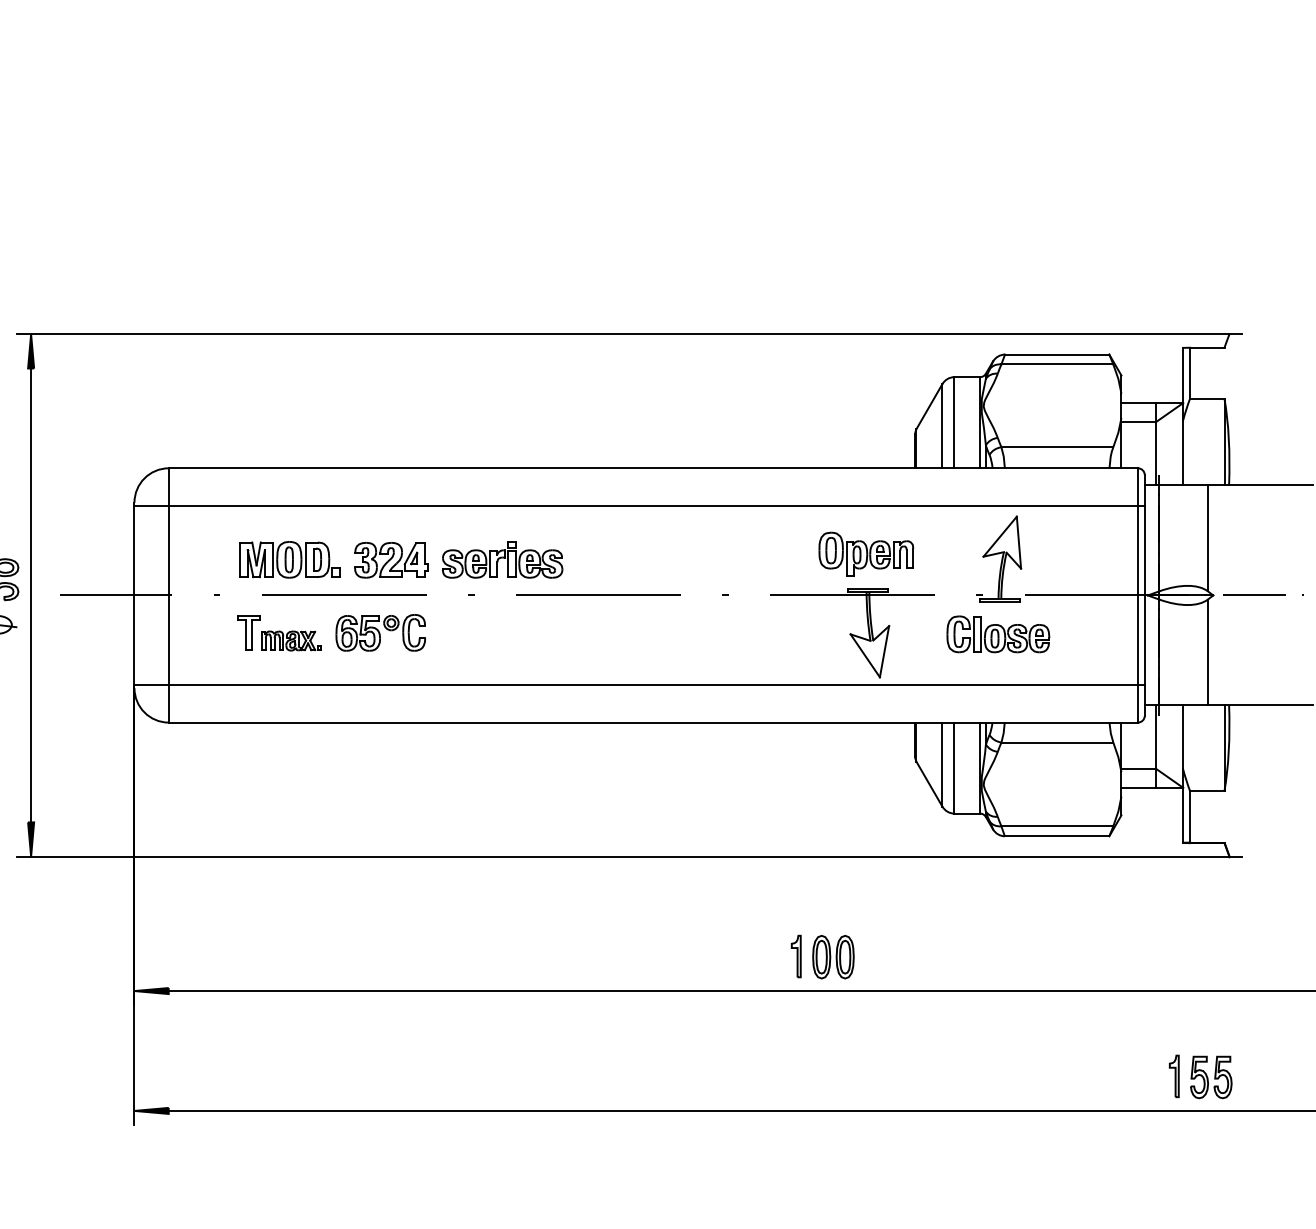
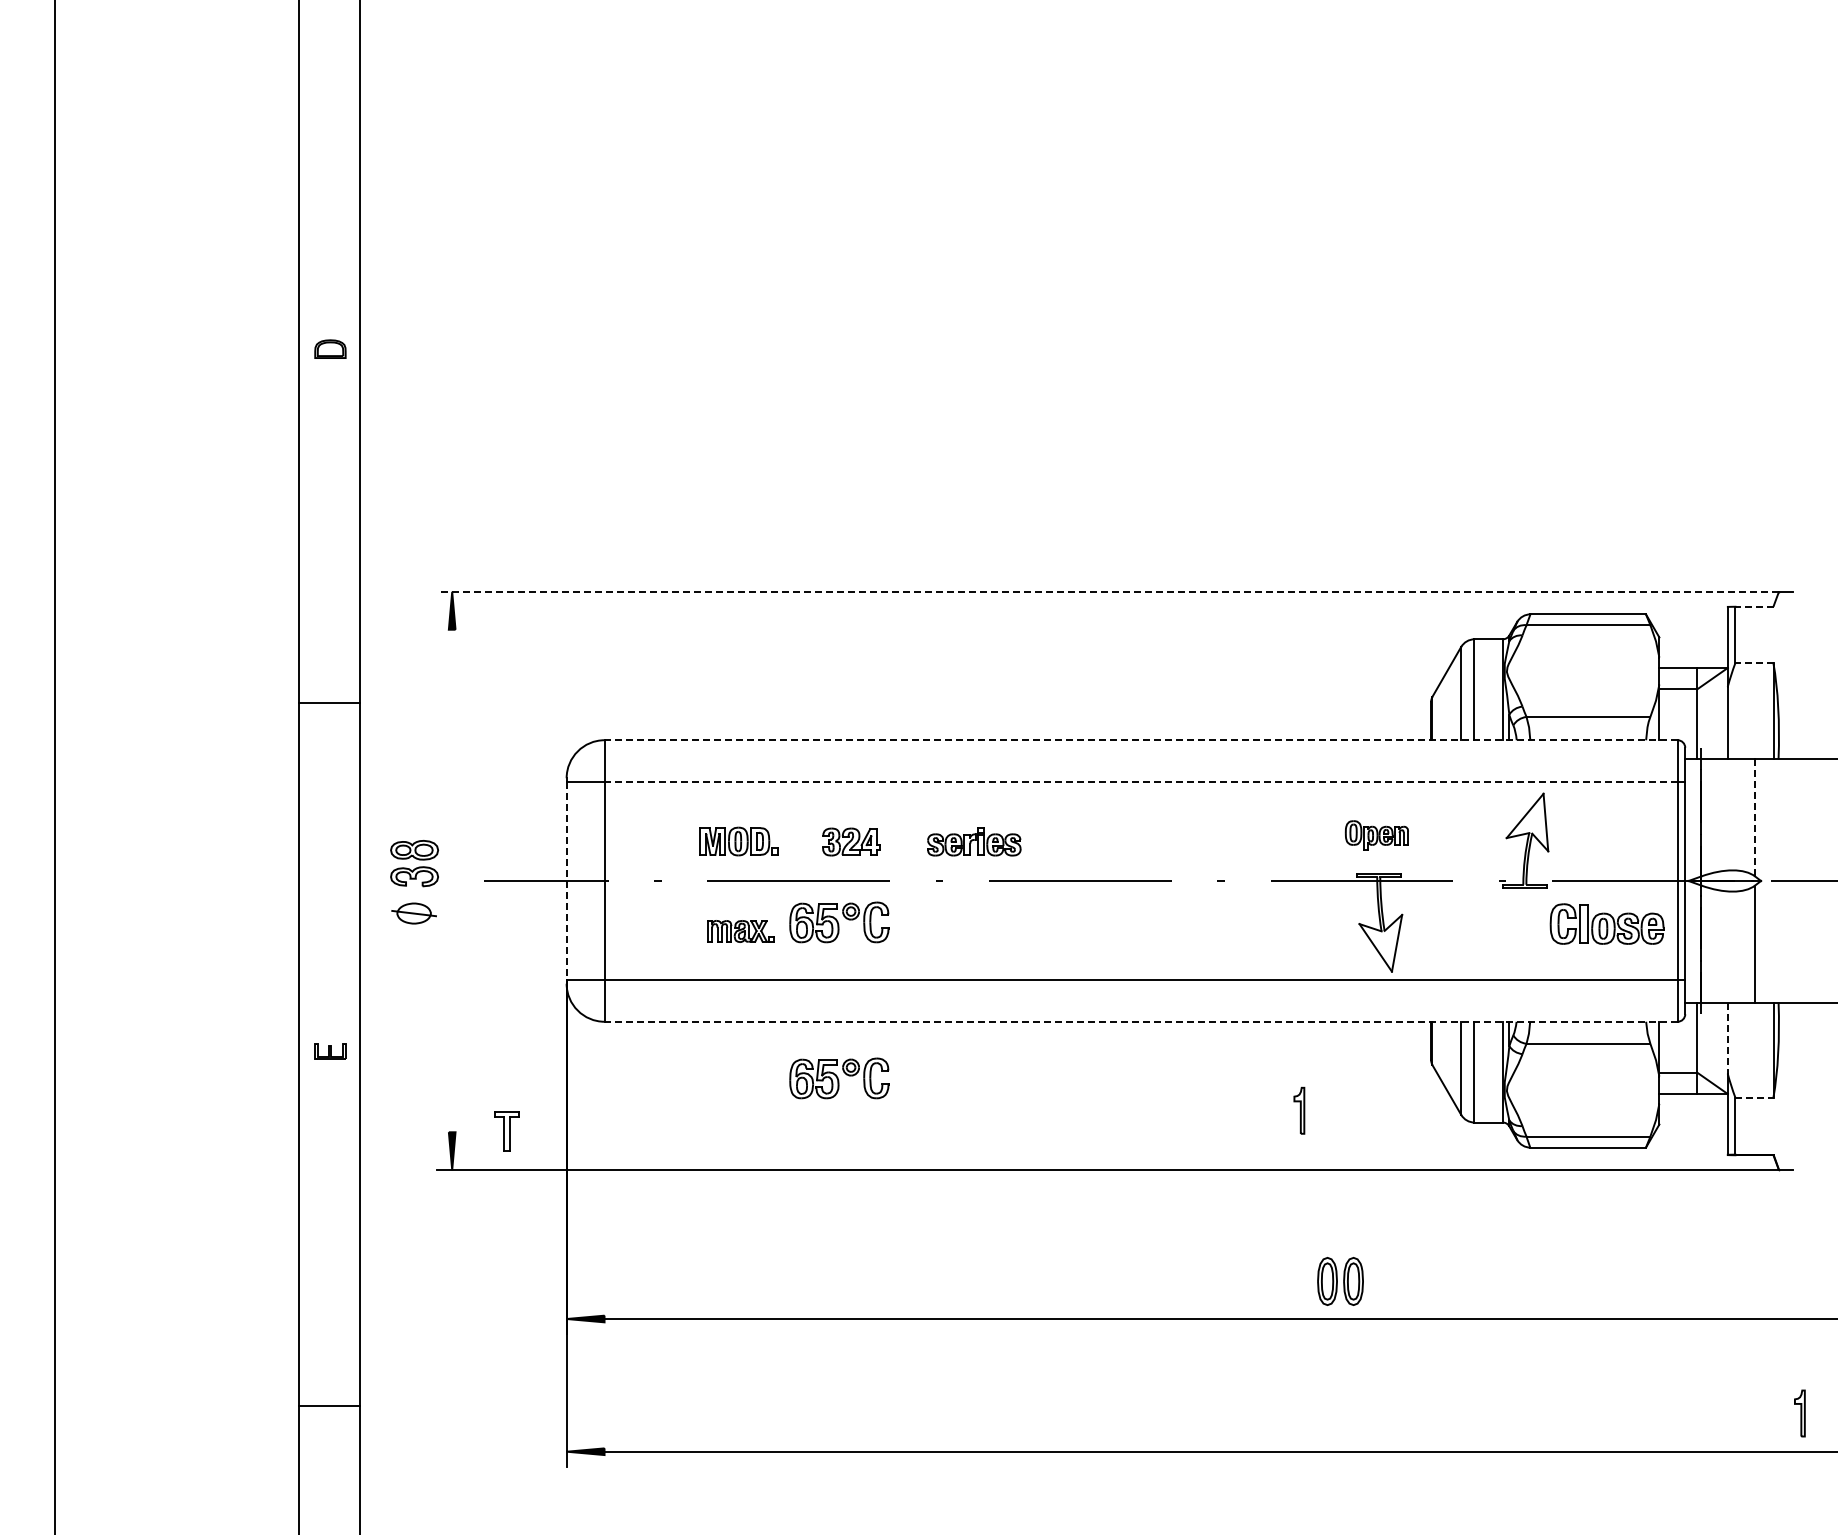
line: (622, 333) -> (1107, 591), solid -> dashed
line: (1207, 347) -> (1754, 606), solid -> dashed
line: (1207, 399) -> (1754, 663), solid -> dashed
line: (652, 468) -> (1140, 740), solid -> dashed
line: (652, 506) -> (1140, 782), solid -> dashed
line: (1208, 538) -> (1755, 817), solid -> dashed
part: (865, 554) -> (1376, 835), size x0.6
part: (289, 559) -> (738, 841), size x0.7
part: (391, 559) -> (851, 841), size x0.7
part: (502, 559) -> (974, 841), size x0.7
line: (31, 594) -> (452, 880), removed
line: (134, 595) -> (566, 881), solid -> dashed
part: (248, 632) -> (506, 1131), moved
part: (997, 633) -> (1606, 923), moved
line: (652, 722) -> (1140, 1021), solid -> dashed
line: (1182, 737) -> (1727, 1038), solid -> dashed
part: (380, 773) -> (839, 1078), added
line: (1207, 790) -> (1754, 1097), solid -> dashed
part: (796, 956) -> (1299, 1110), moved
part: (1173, 1076) -> (1799, 1413), moved
part: (1210, 1077) -> (1758, 1414), removed

